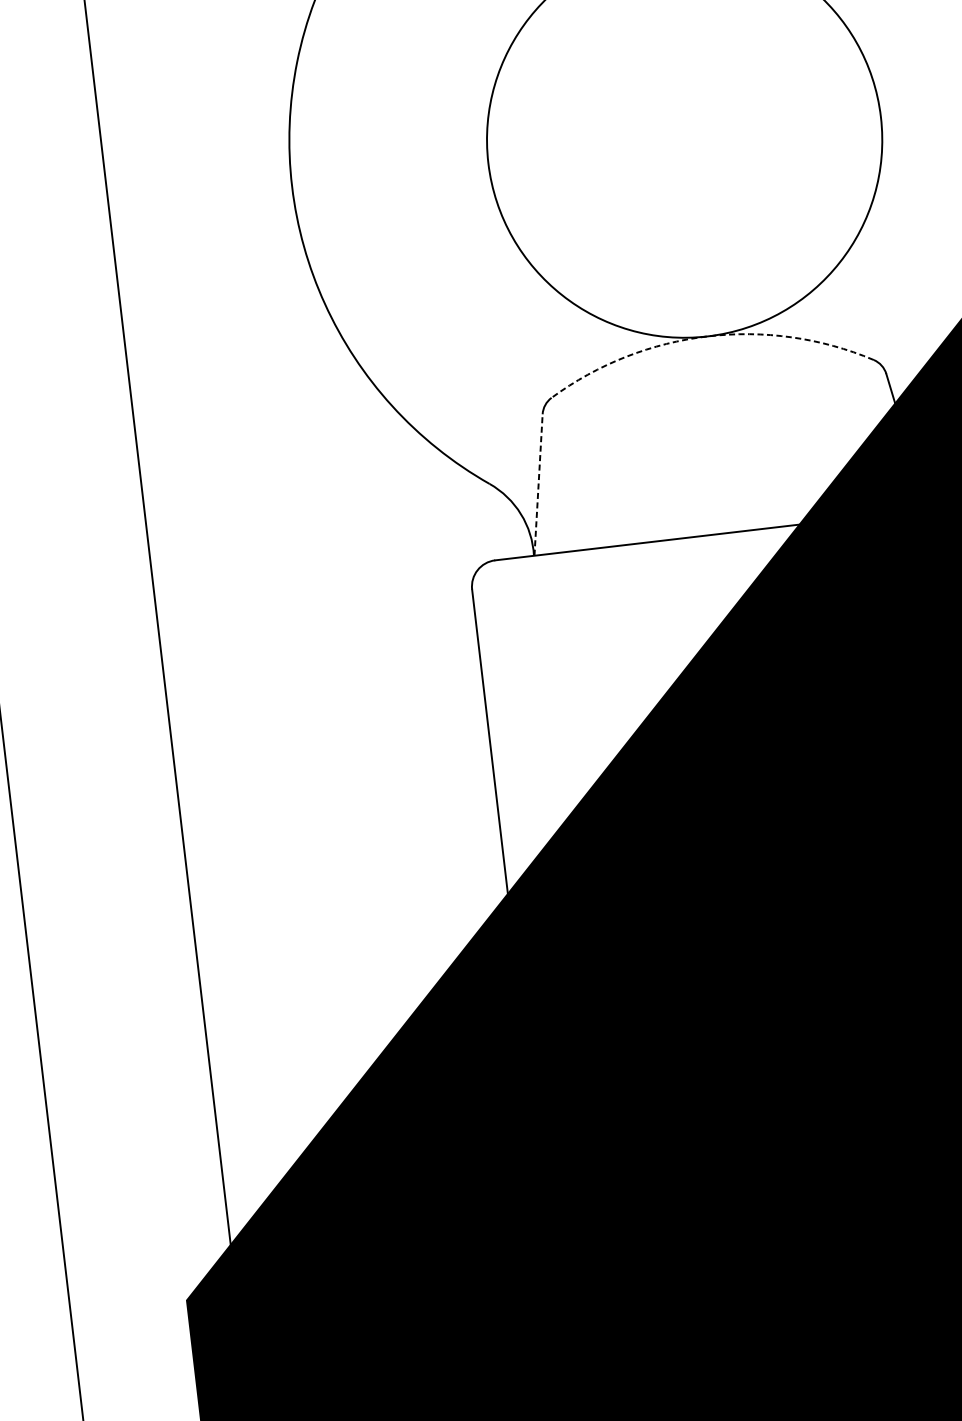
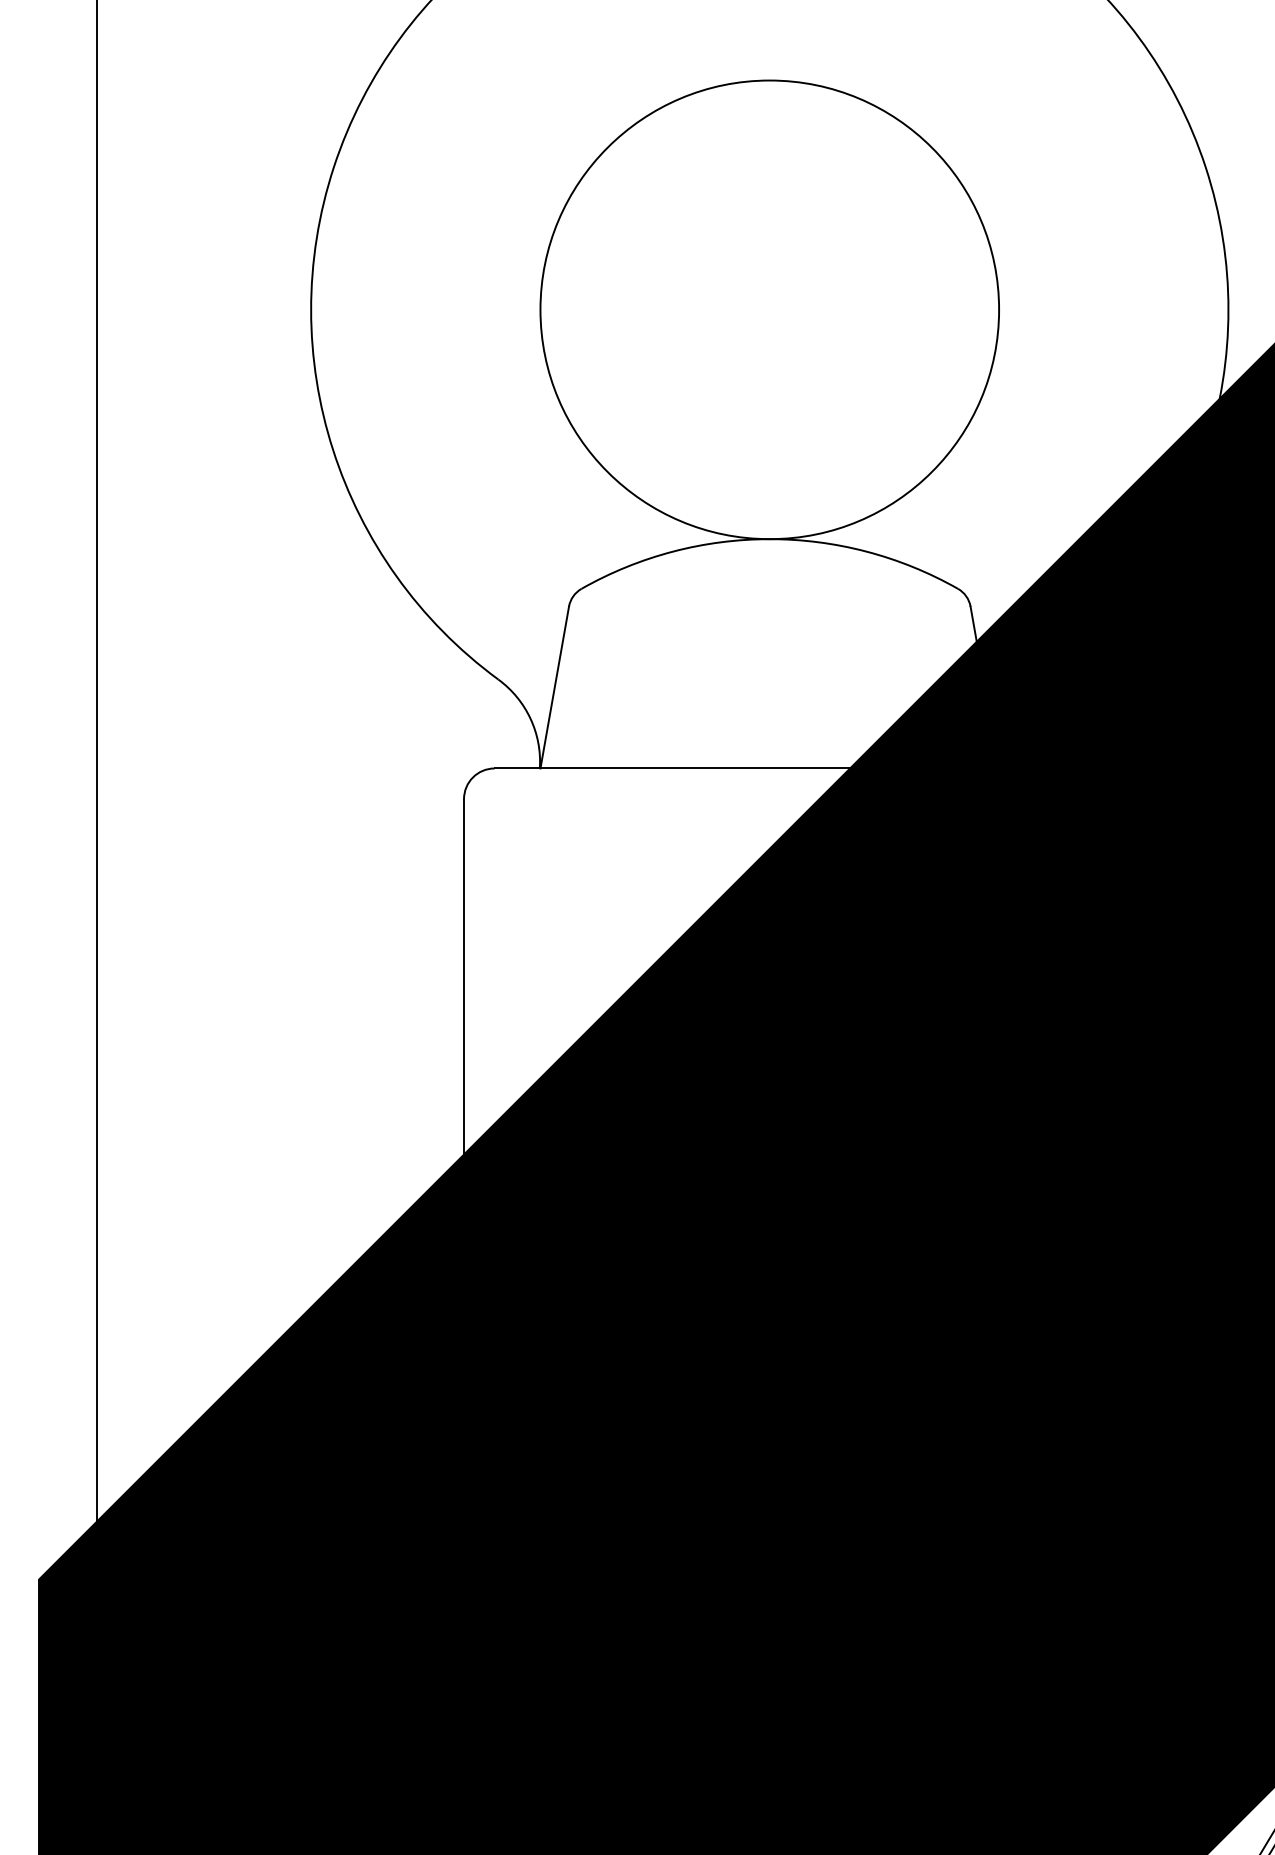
arc: (707, 336) -> (769, 539), dashed -> solid
line: (538, 485) -> (554, 687), dashed -> solid

